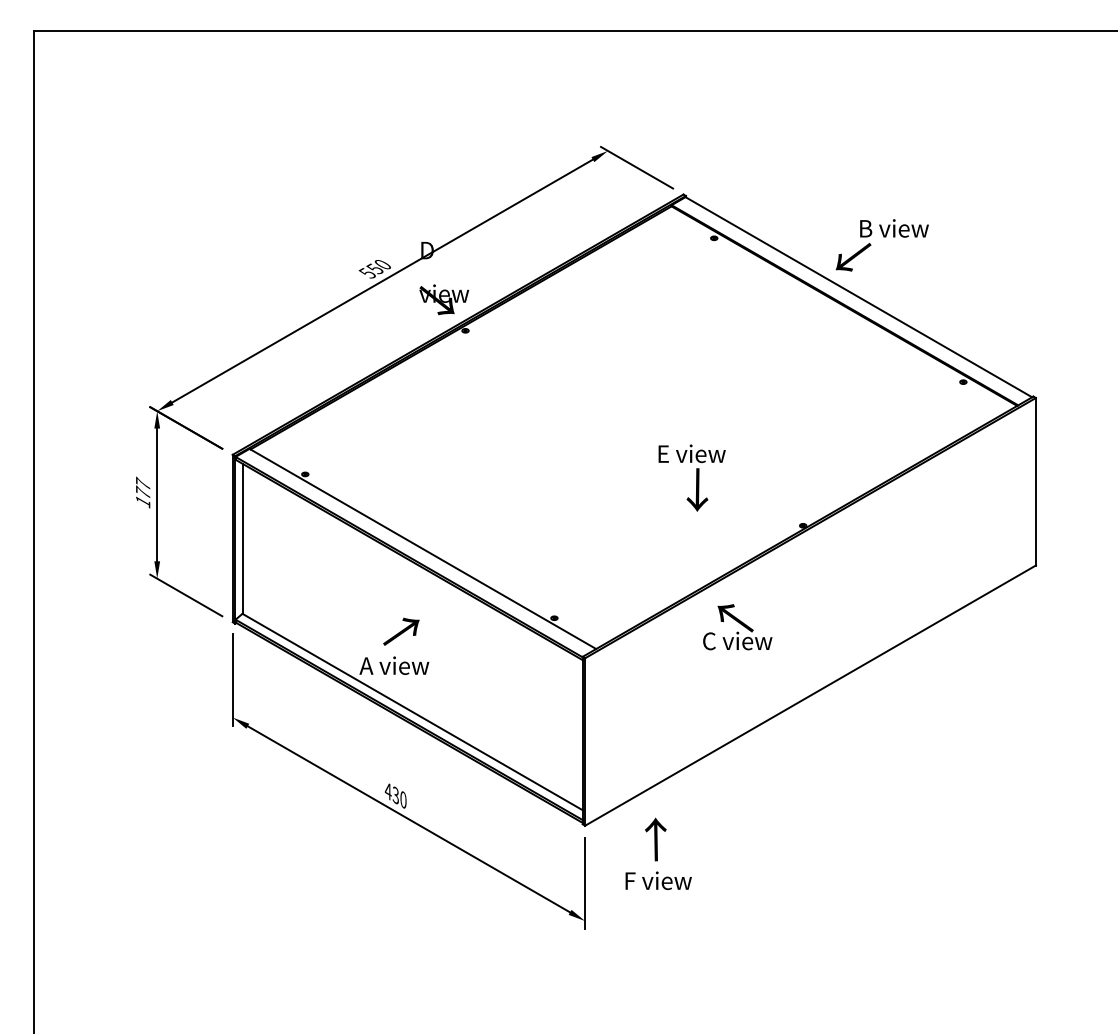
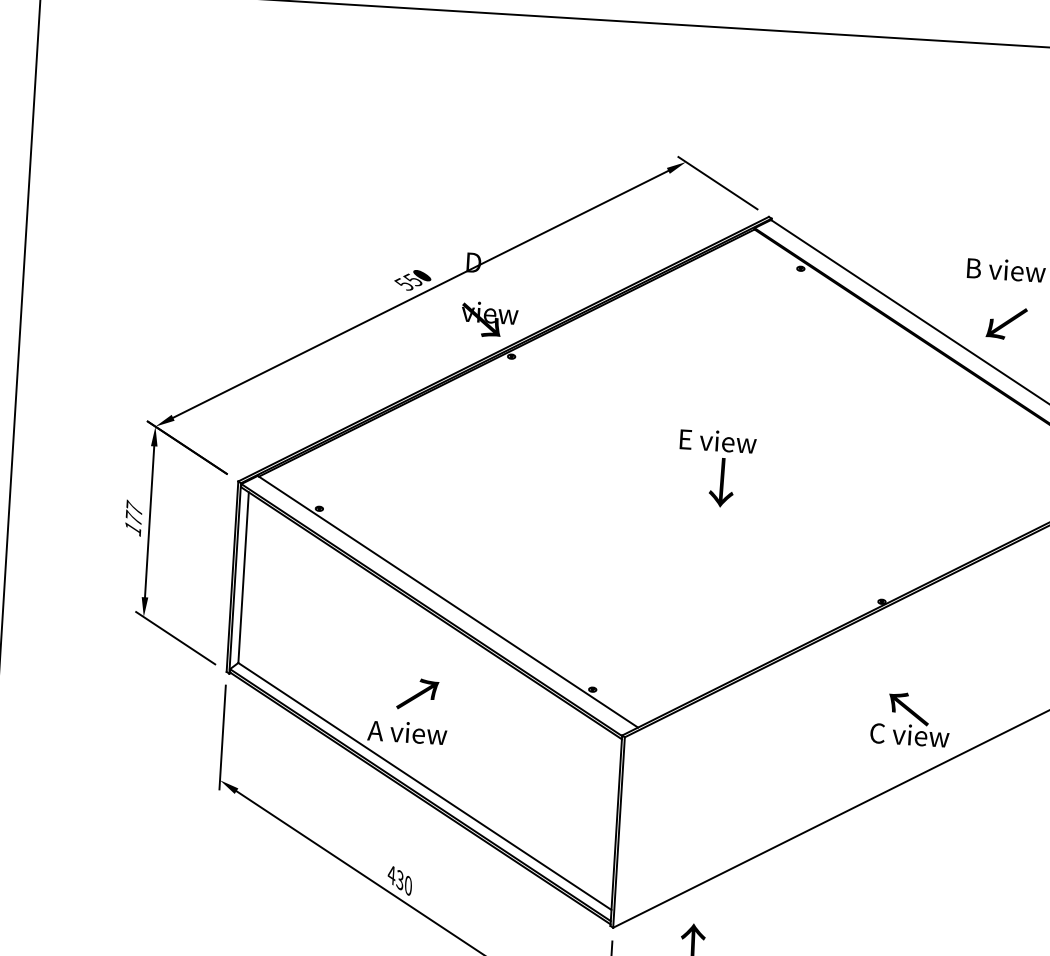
text: (853, 257) -> (1006, 323), moved
text: (691, 477) -> (715, 468), moved
text: (737, 627) -> (910, 719), moved

